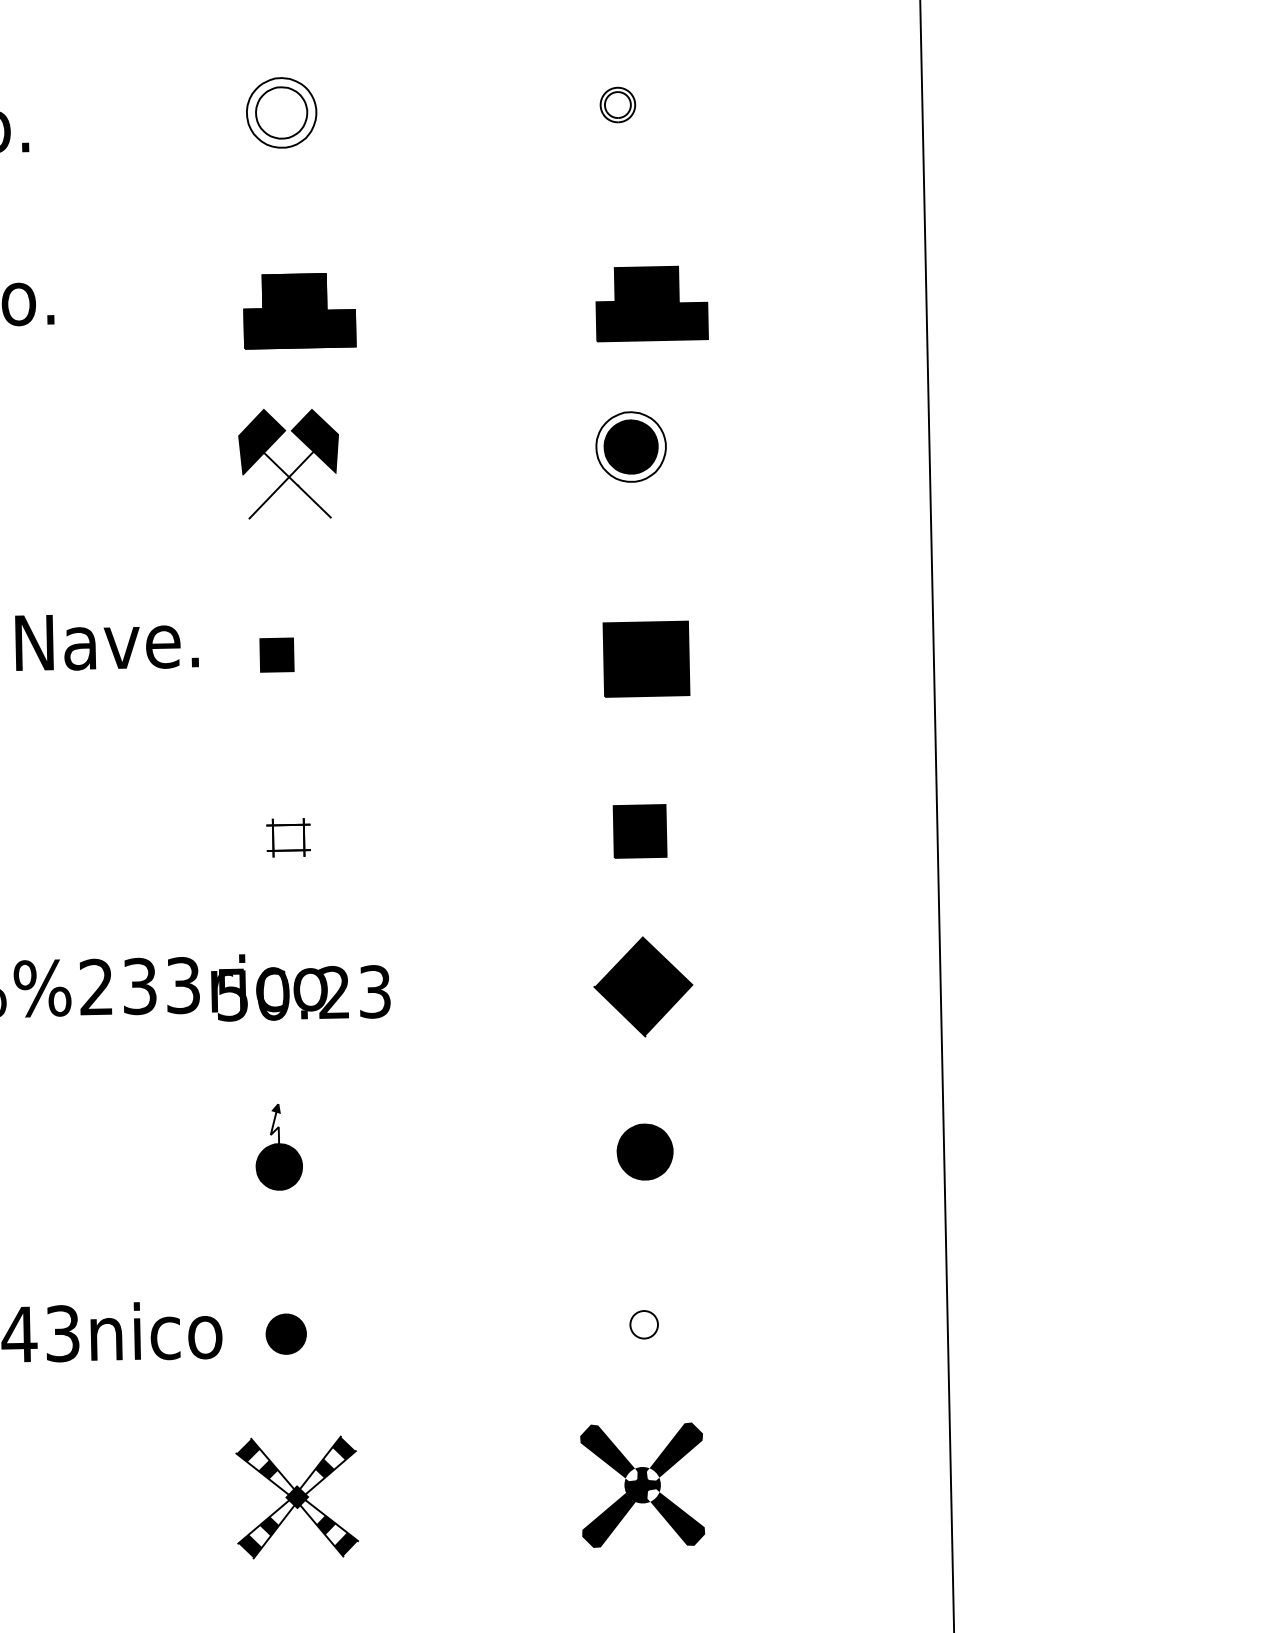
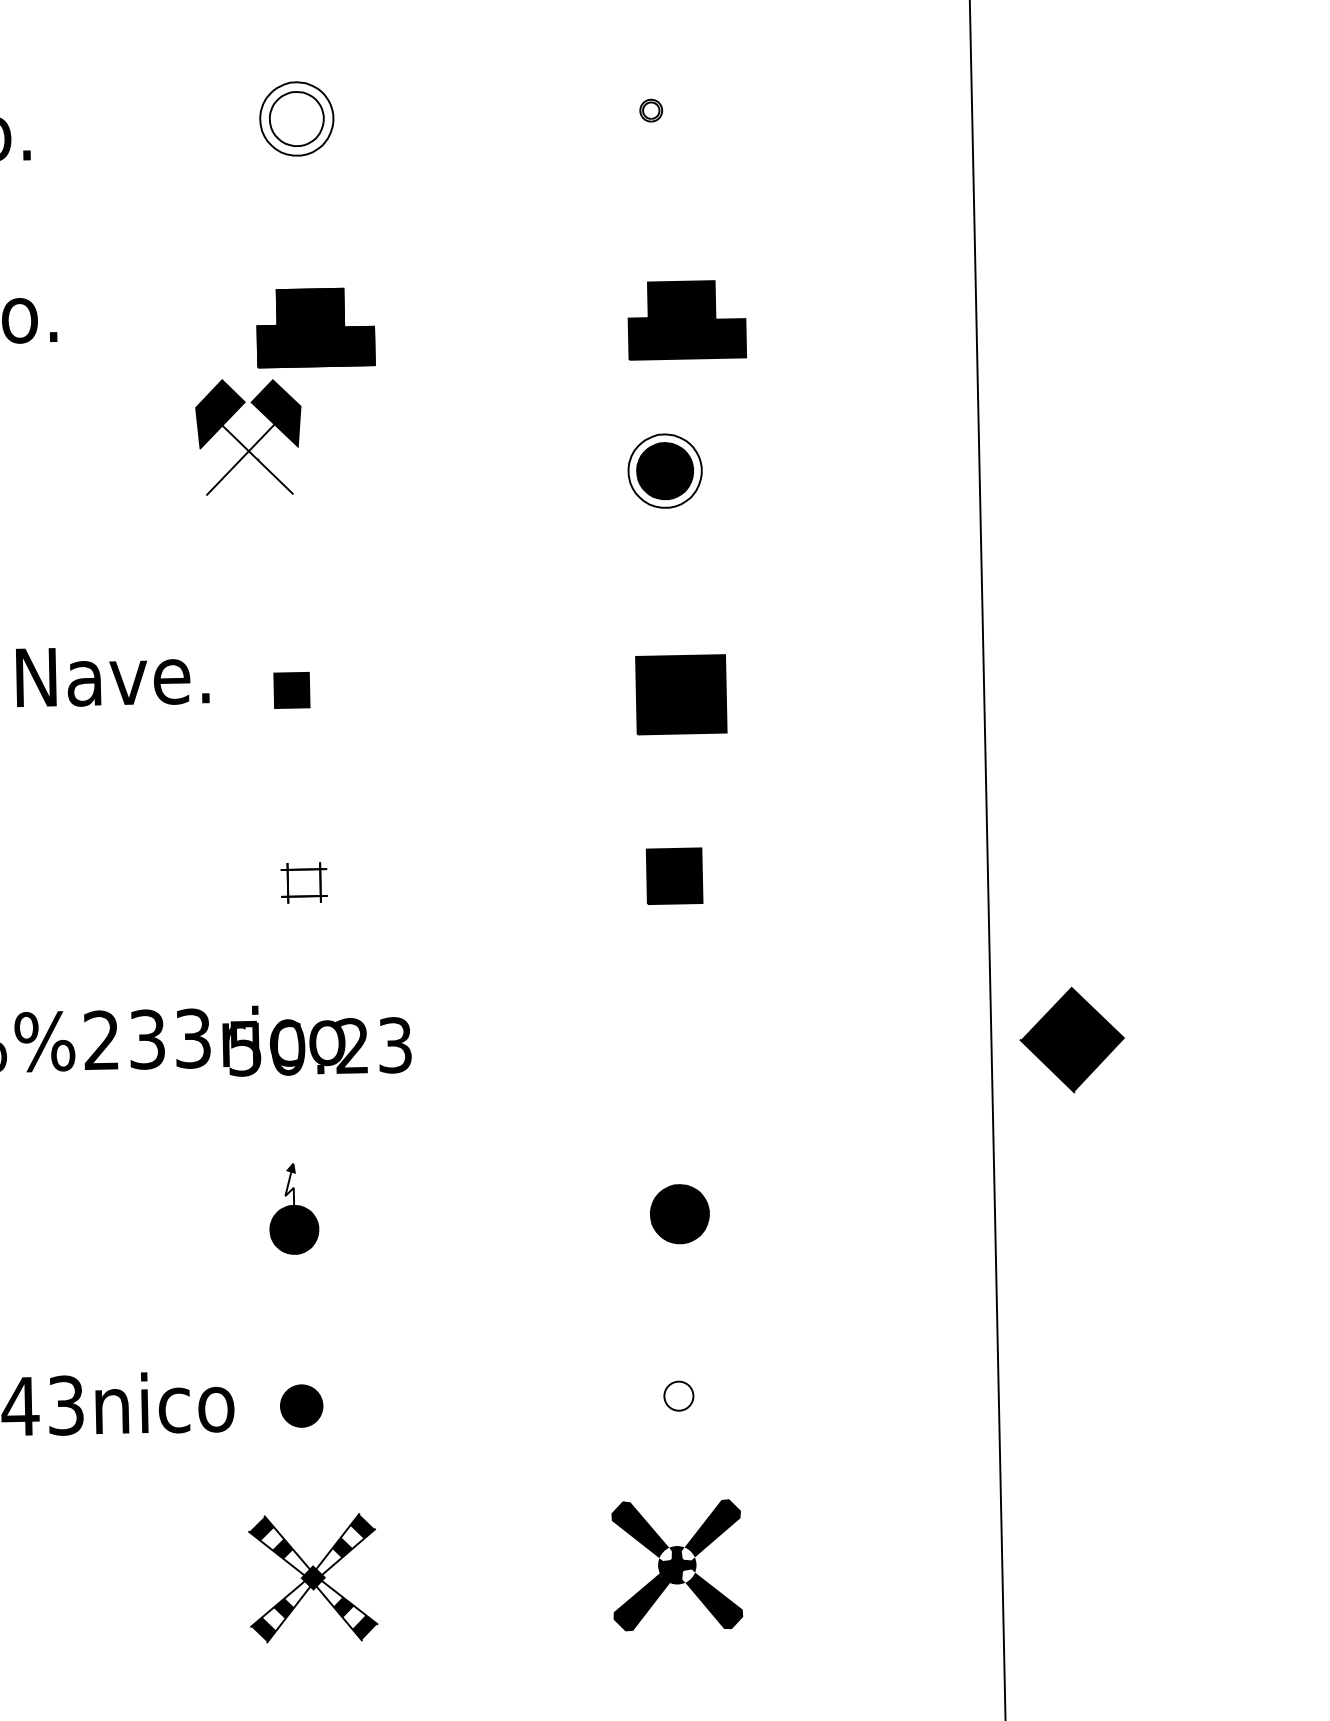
part: (617, 104) -> (650, 110), size x0.6
part: (282, 469) -> (241, 443), moved
part: (643, 986) -> (1072, 1039), moved

